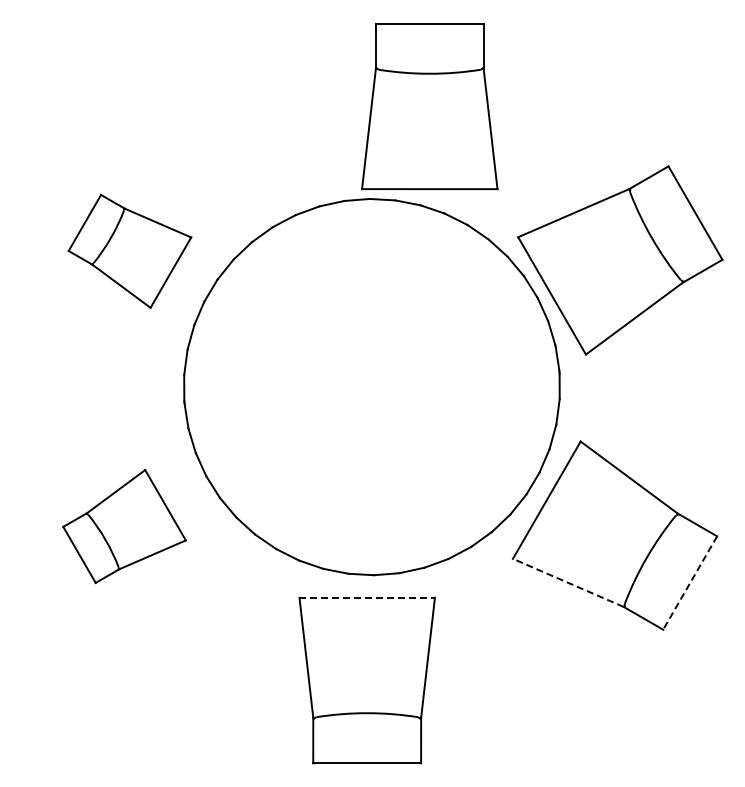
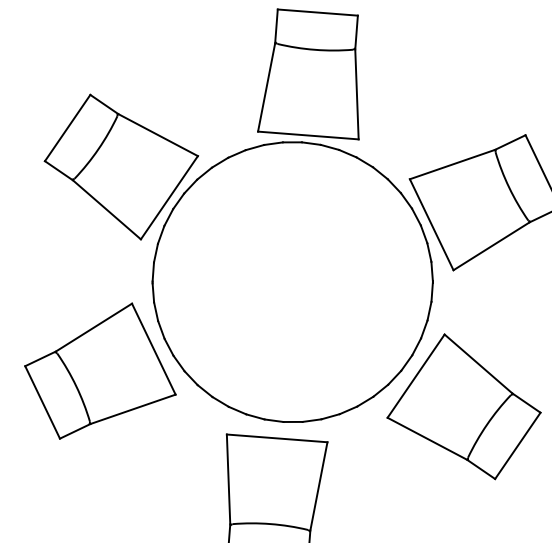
part: (429, 106) -> (312, 74), moved
part: (129, 251) -> (120, 167), size x1.67
part: (124, 526) -> (101, 371), size x1.67
line: (567, 582) -> (426, 438), dashed -> solid
line: (690, 583) -> (518, 446), dashed -> solid
line: (367, 597) -> (277, 438), dashed -> solid

